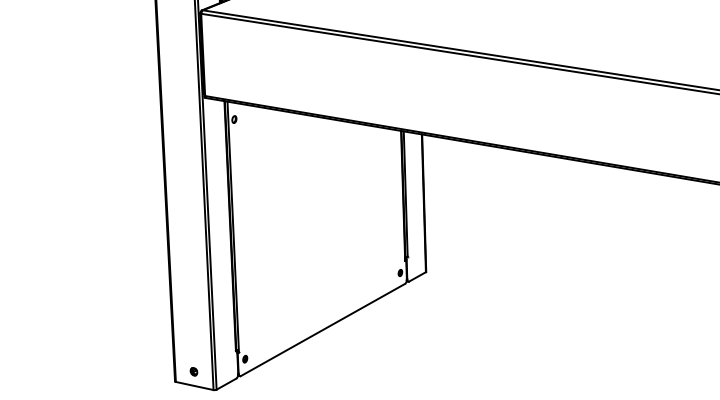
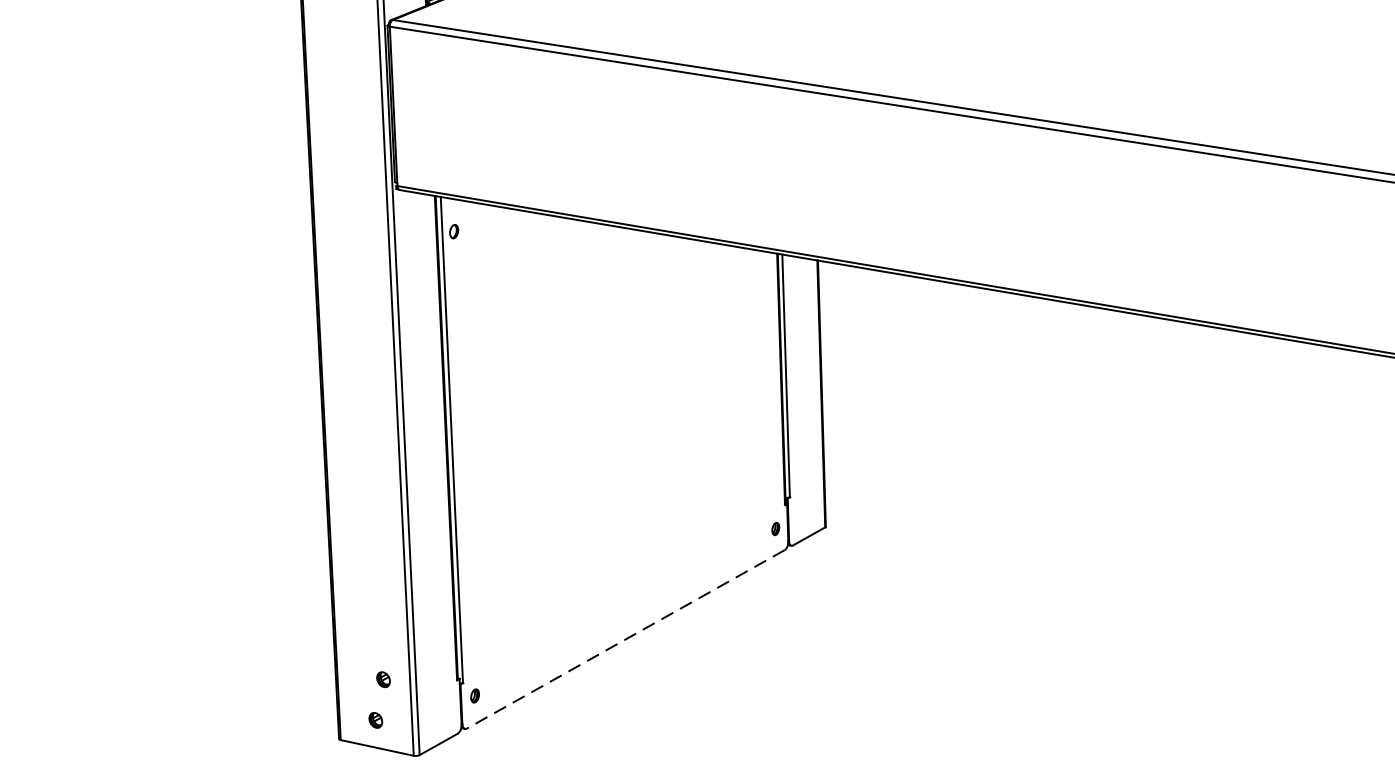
line: (322, 330) -> (624, 640), solid -> dashed
part: (197, 350) -> (382, 679), added

